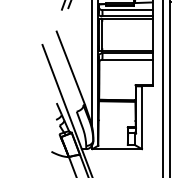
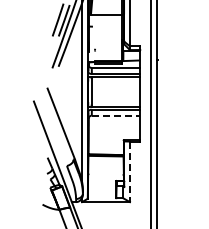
line: (128, 59) -> (116, 115), solid -> dashed
line: (141, 118) -> (129, 172), solid -> dashed

